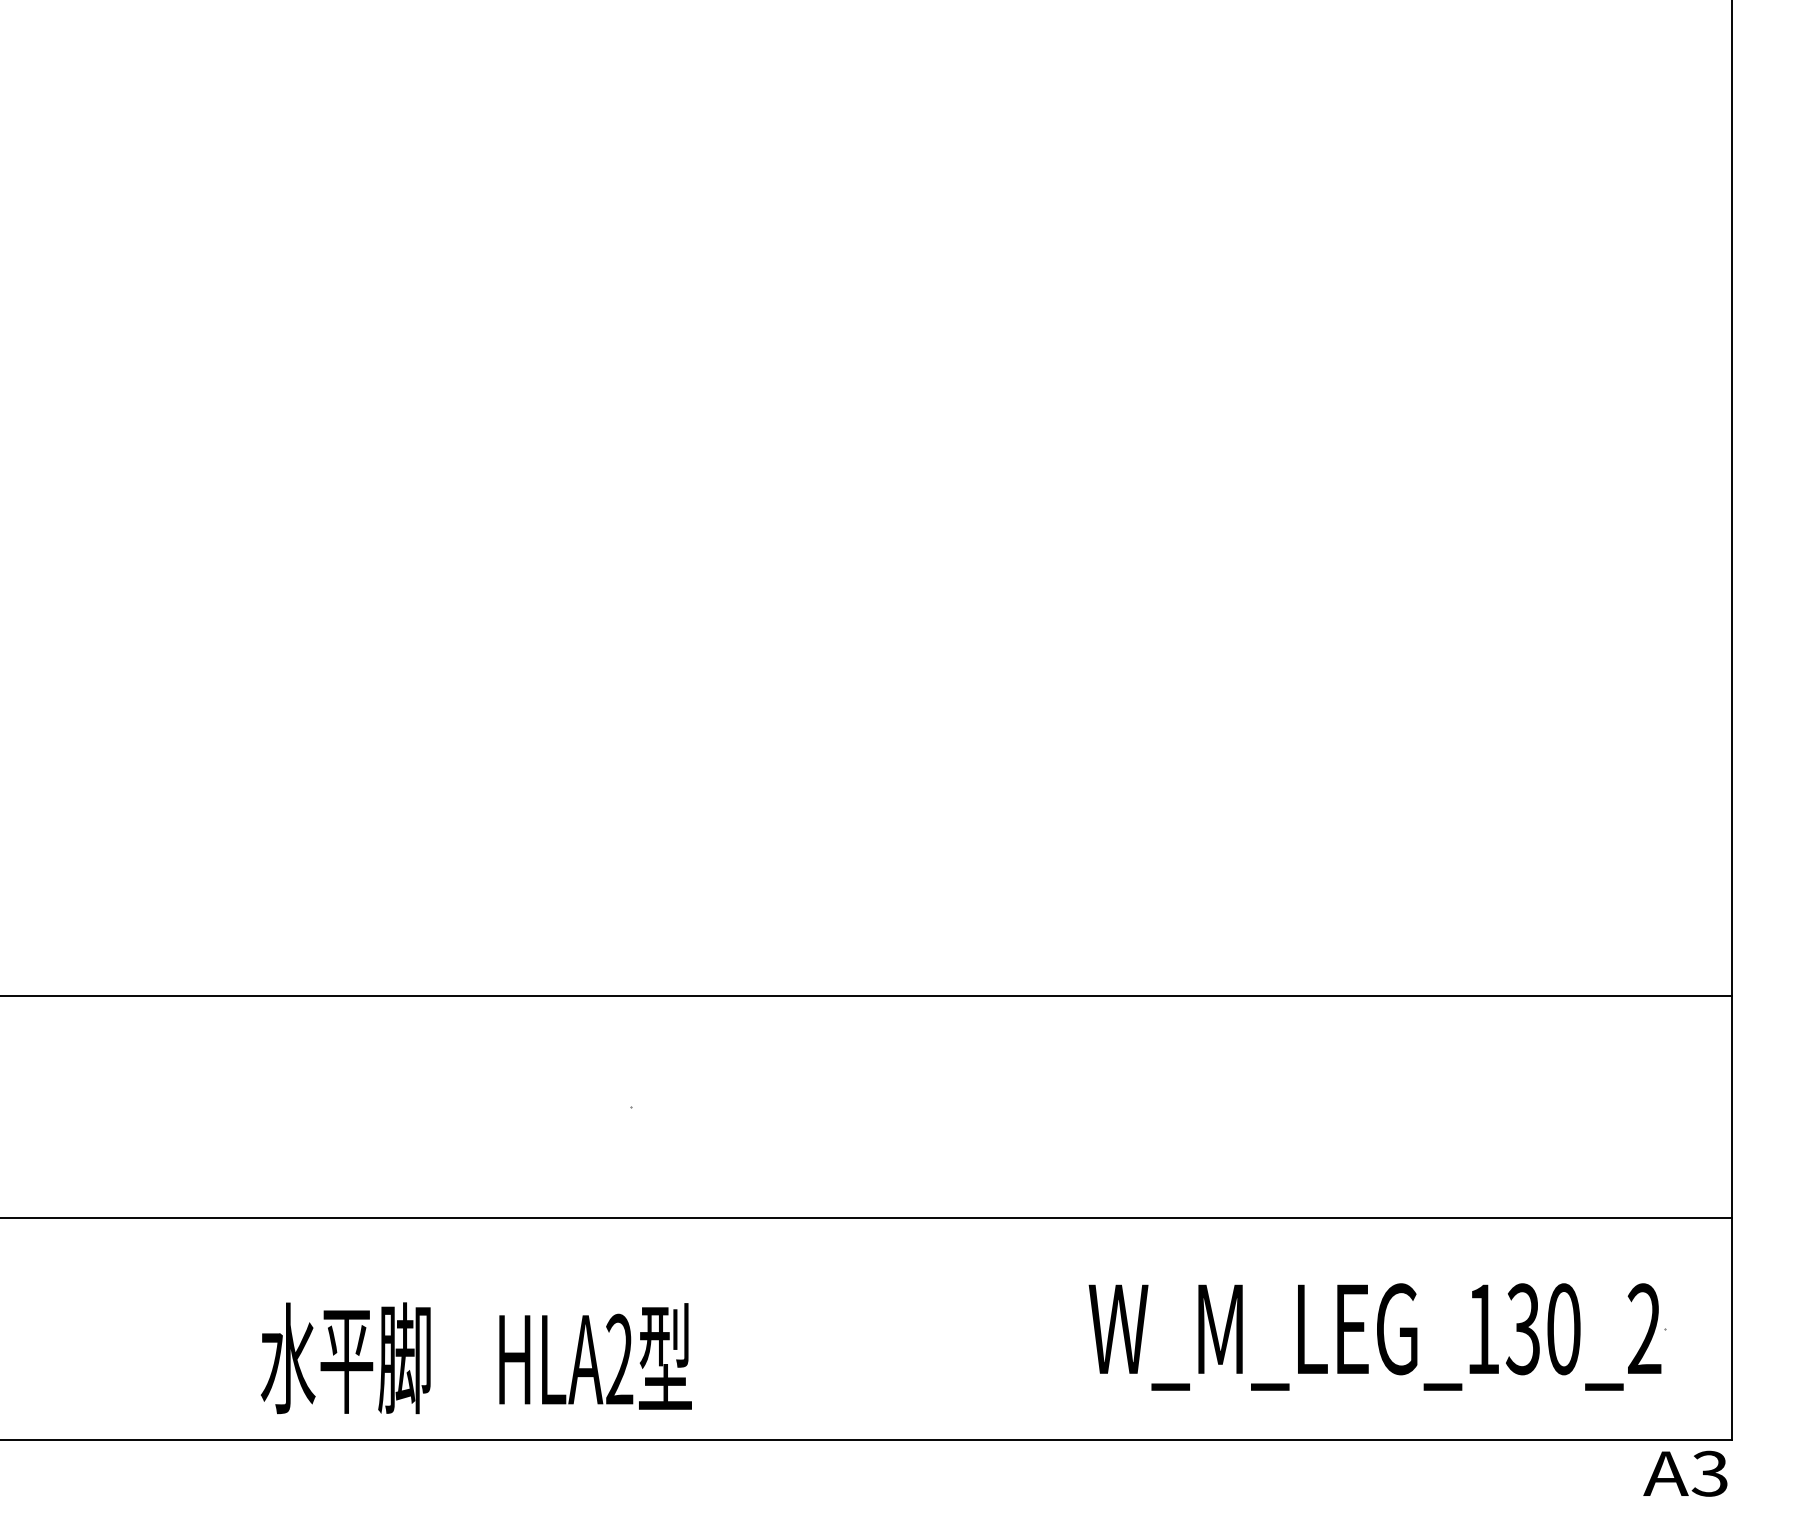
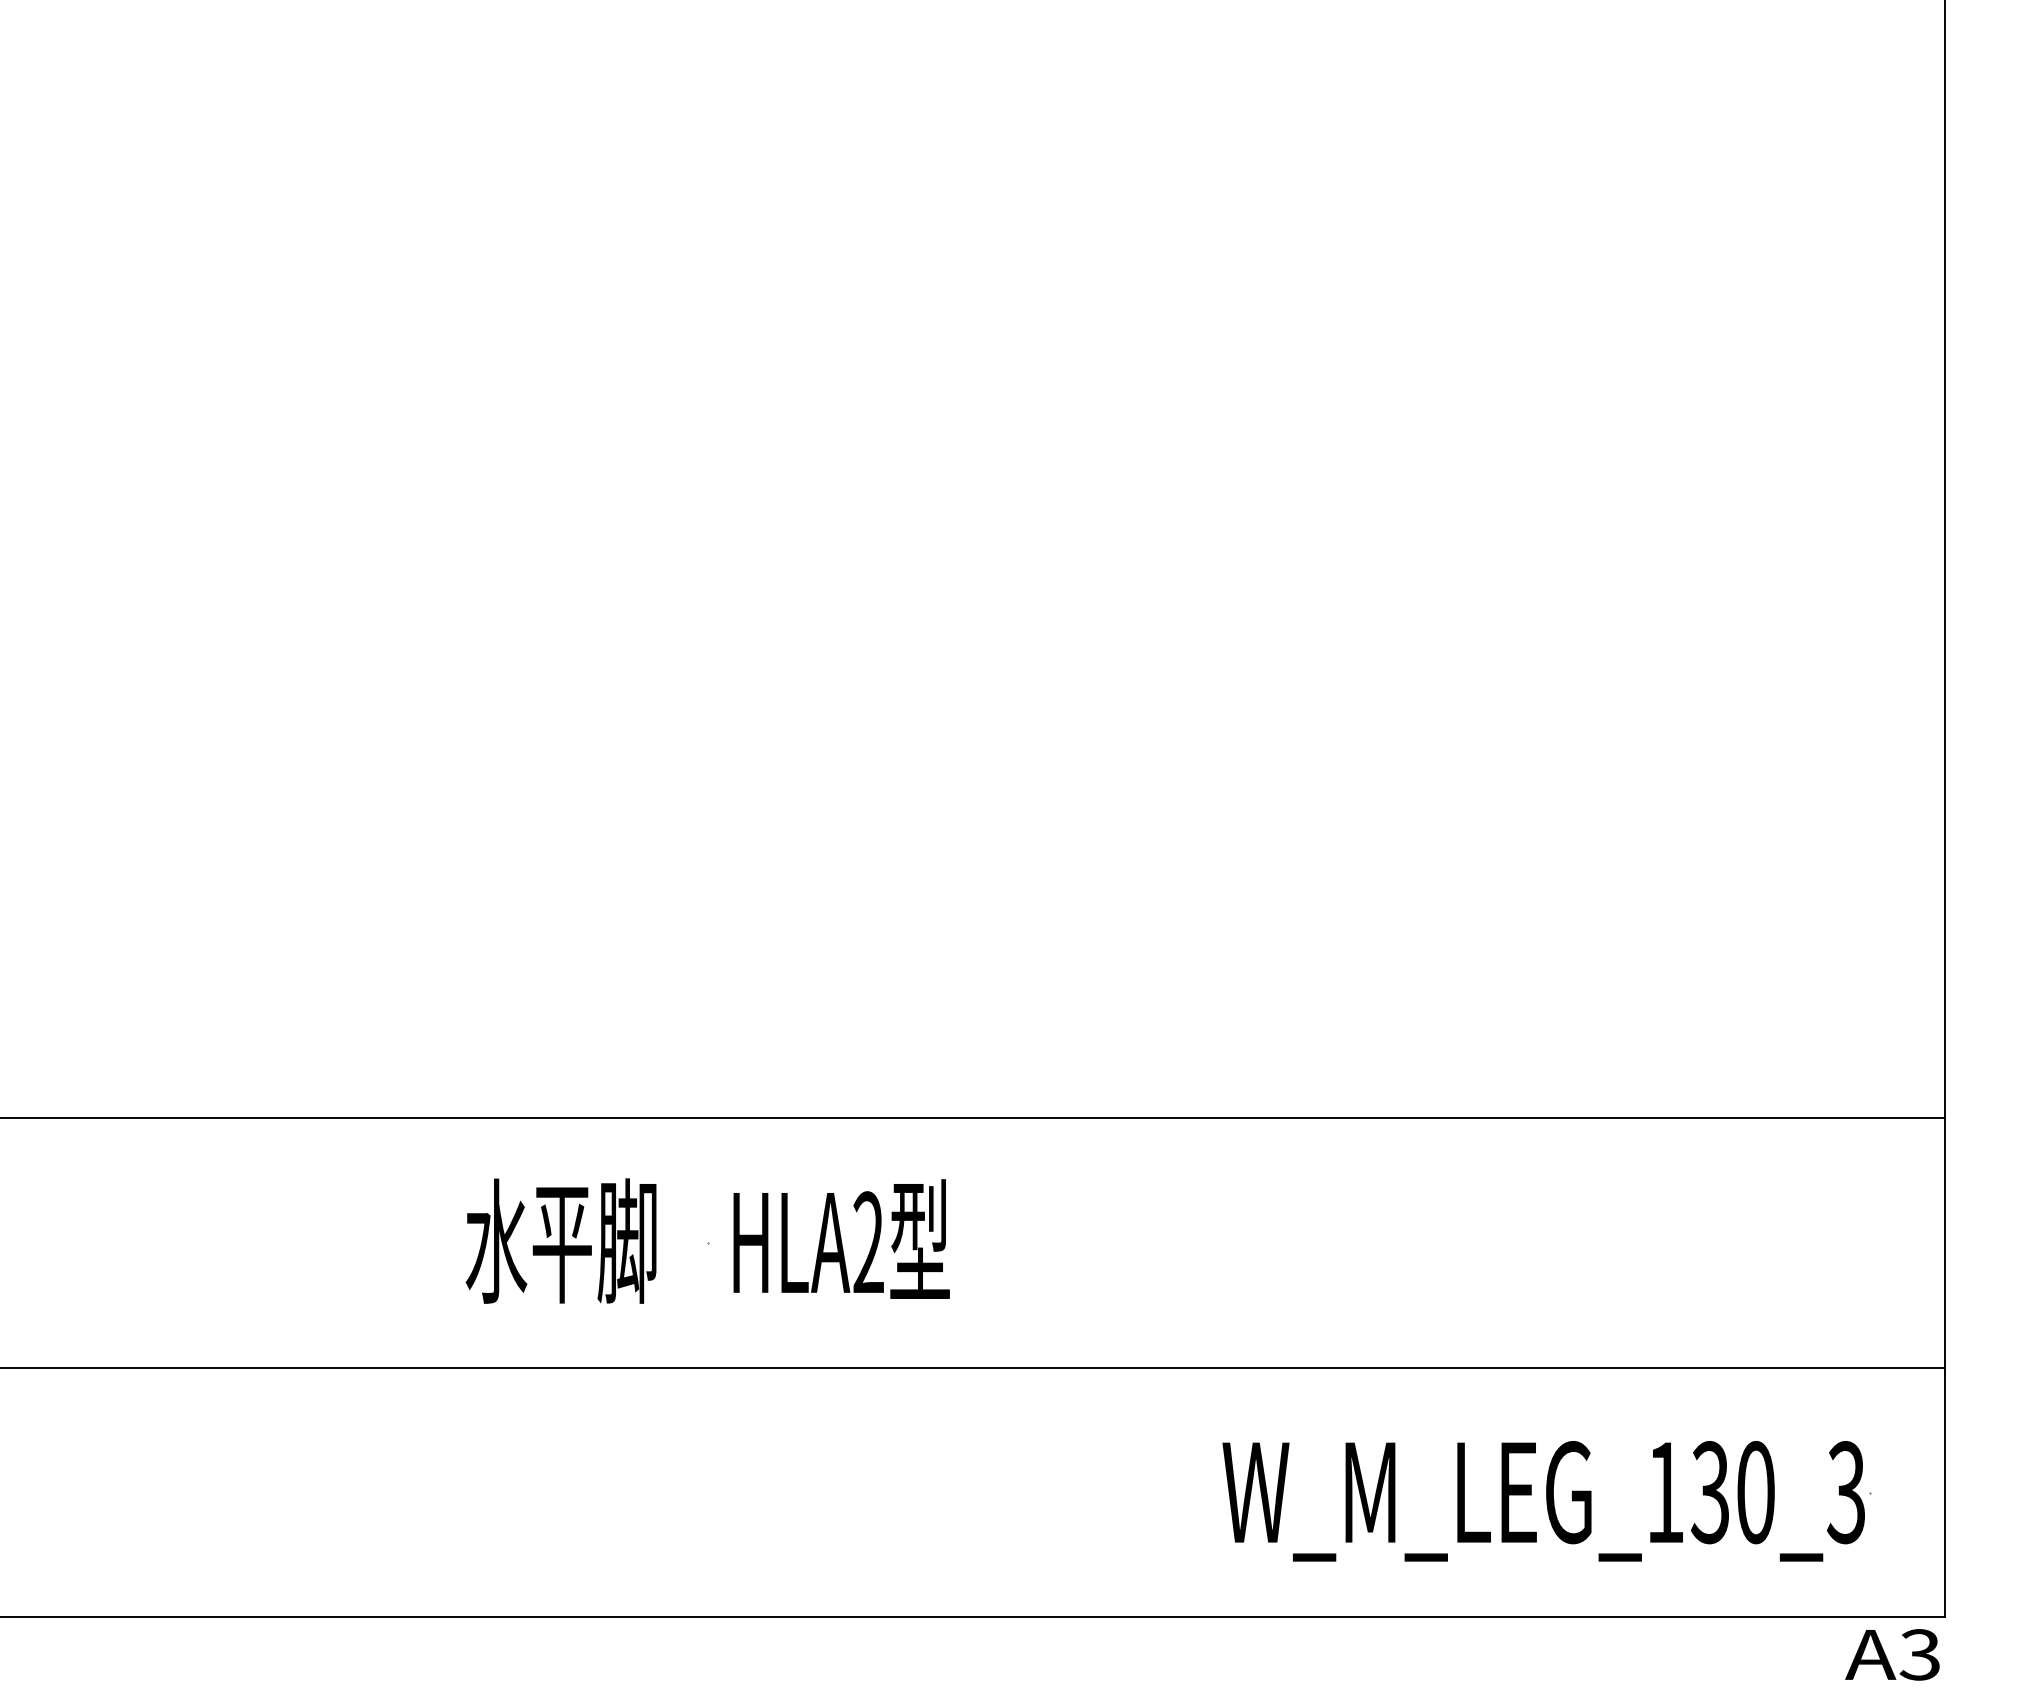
text: (1643, 1329) -> (1845, 1492), W_M_LEG_130_2 -> W_M_LEG_130_3
text: (476, 1357) -> (707, 1240), moved

